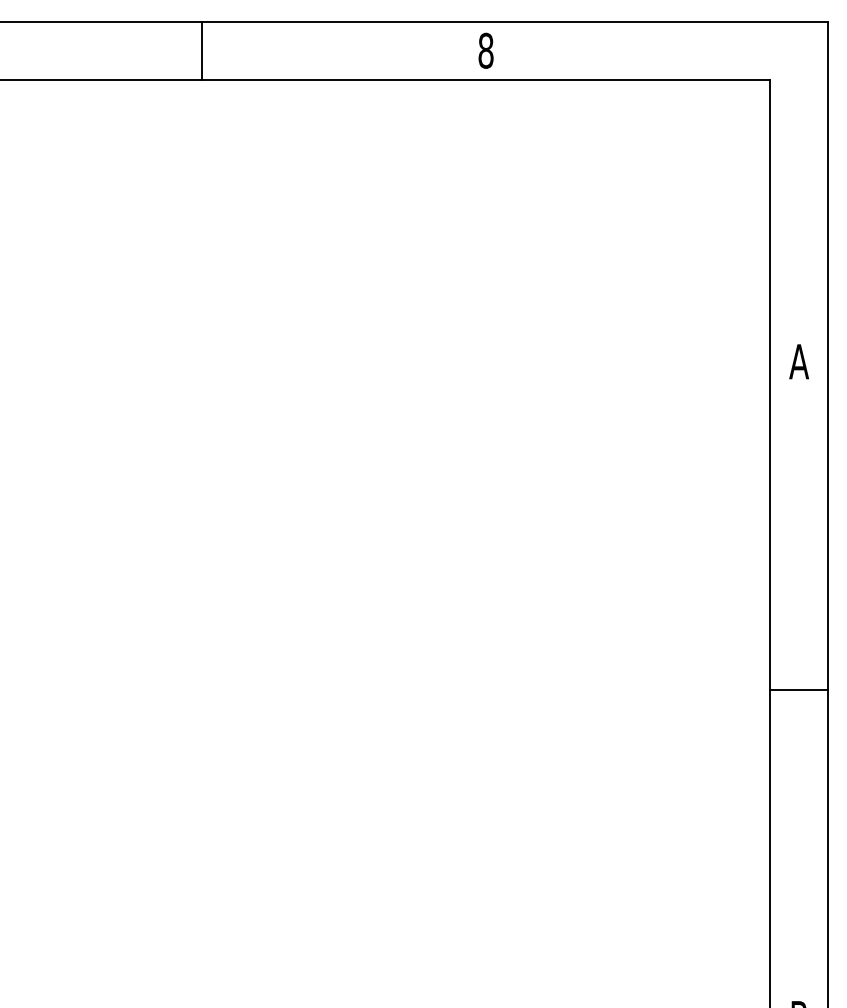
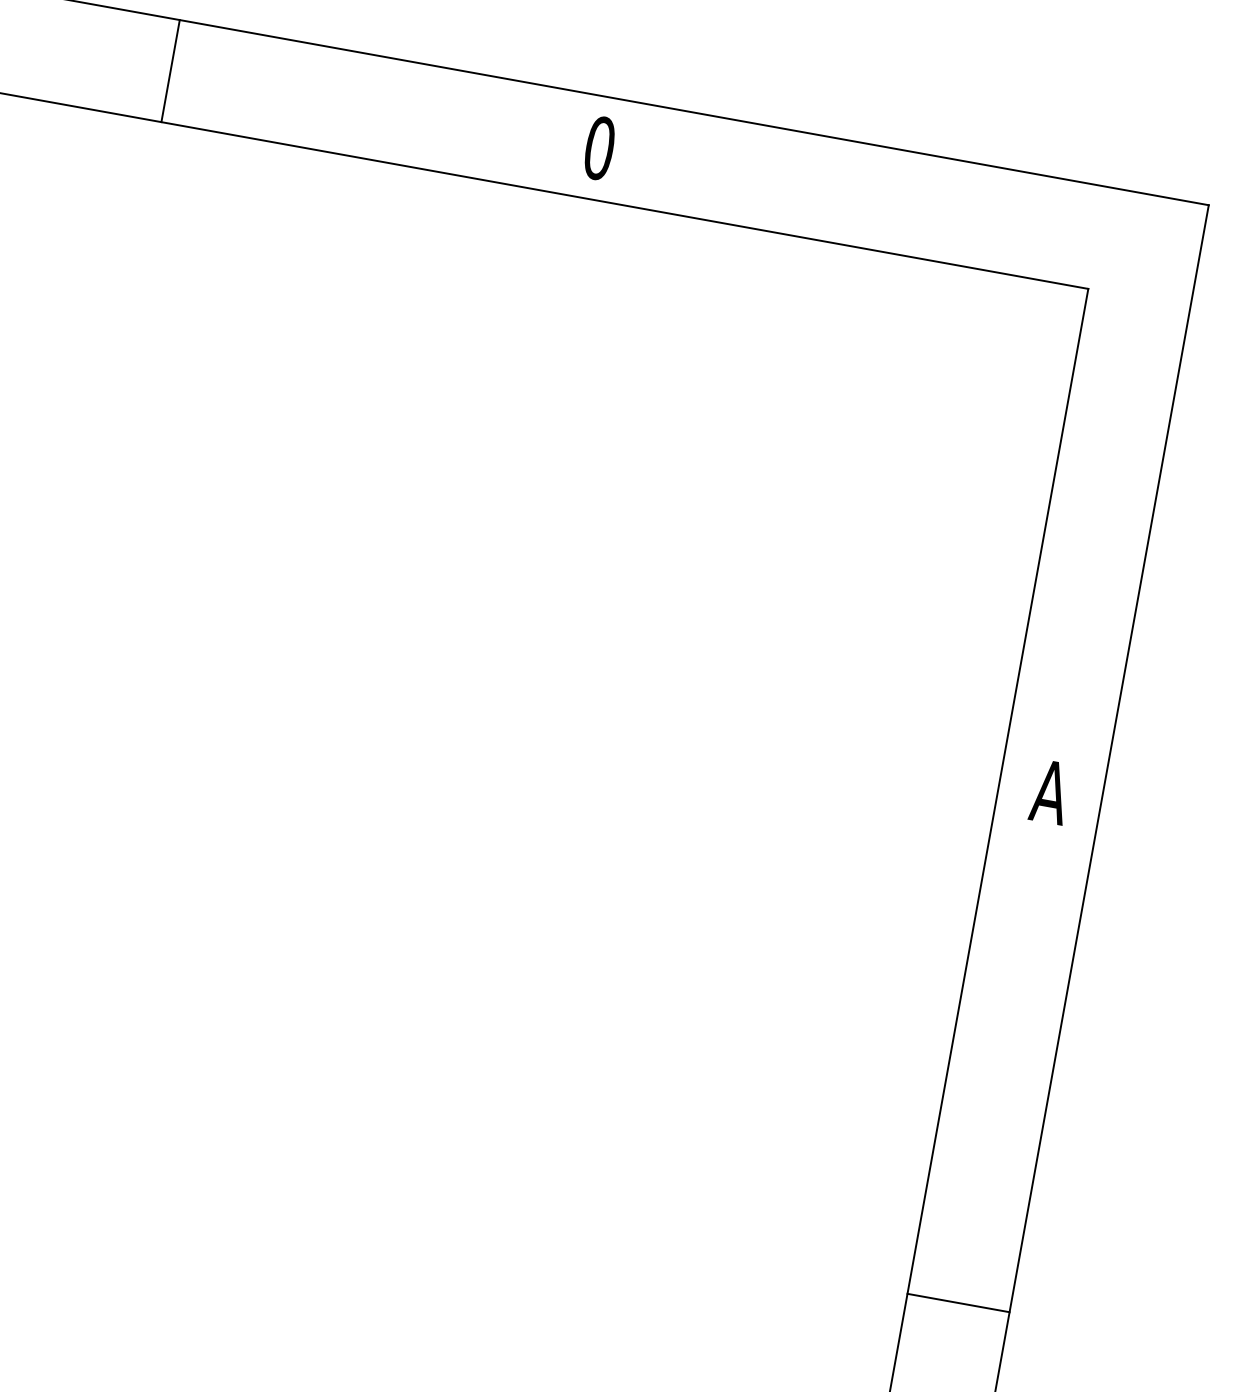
line: (202, 50) -> (171, 70), moved
text: (485, 50) -> (598, 147), 8 -> 0
line: (799, 690) -> (959, 1303), moved

